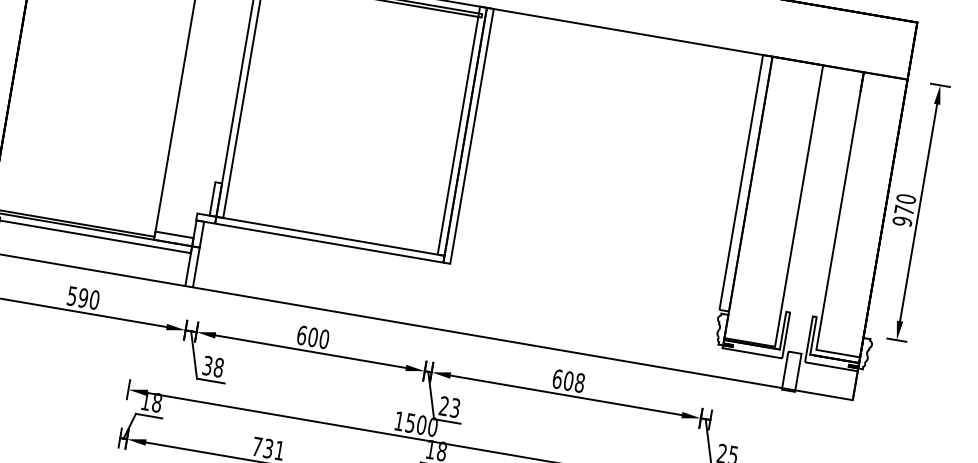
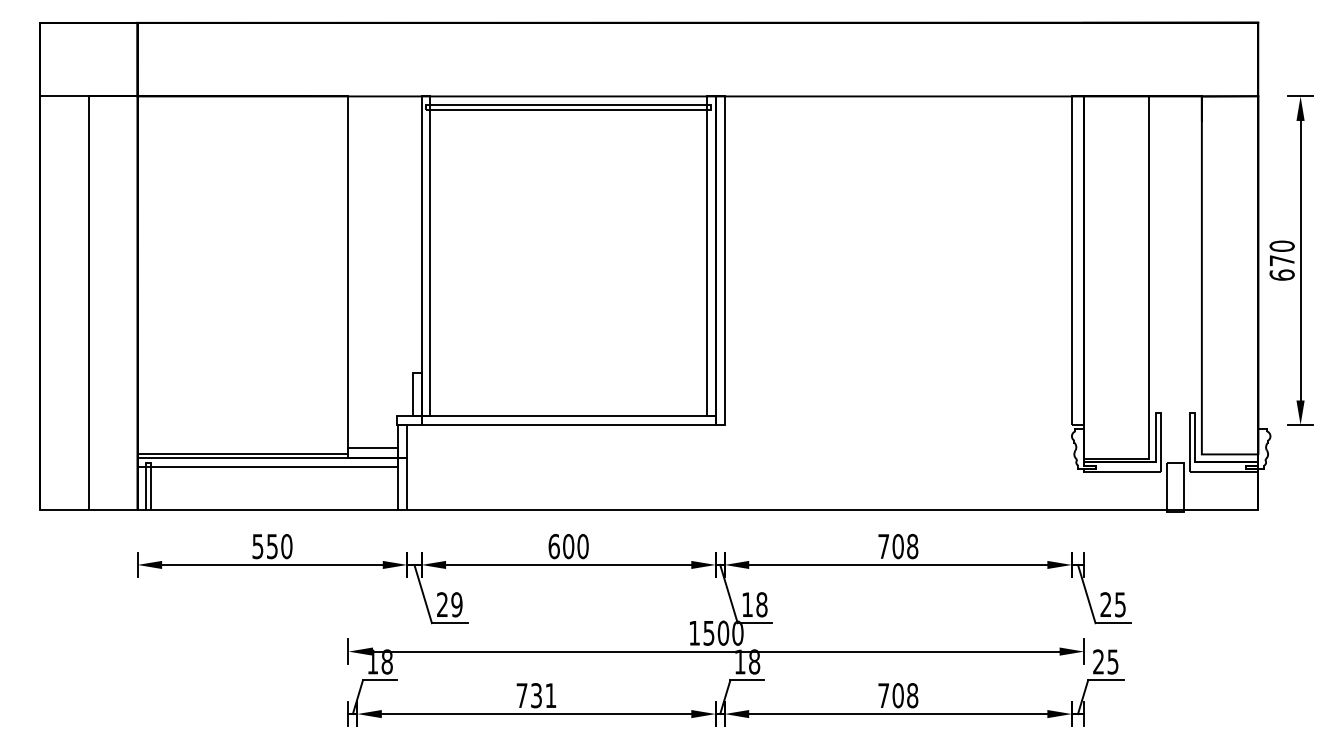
text: (902, 220) -> (1281, 274), 970 -> 670
text: (82, 297) -> (271, 546), 590 -> 550
text: (213, 366) -> (449, 604), 38 -> 29
text: (557, 379) -> (883, 546), 608 -> 708
text: (449, 406) -> (754, 604), 23 -> 18

